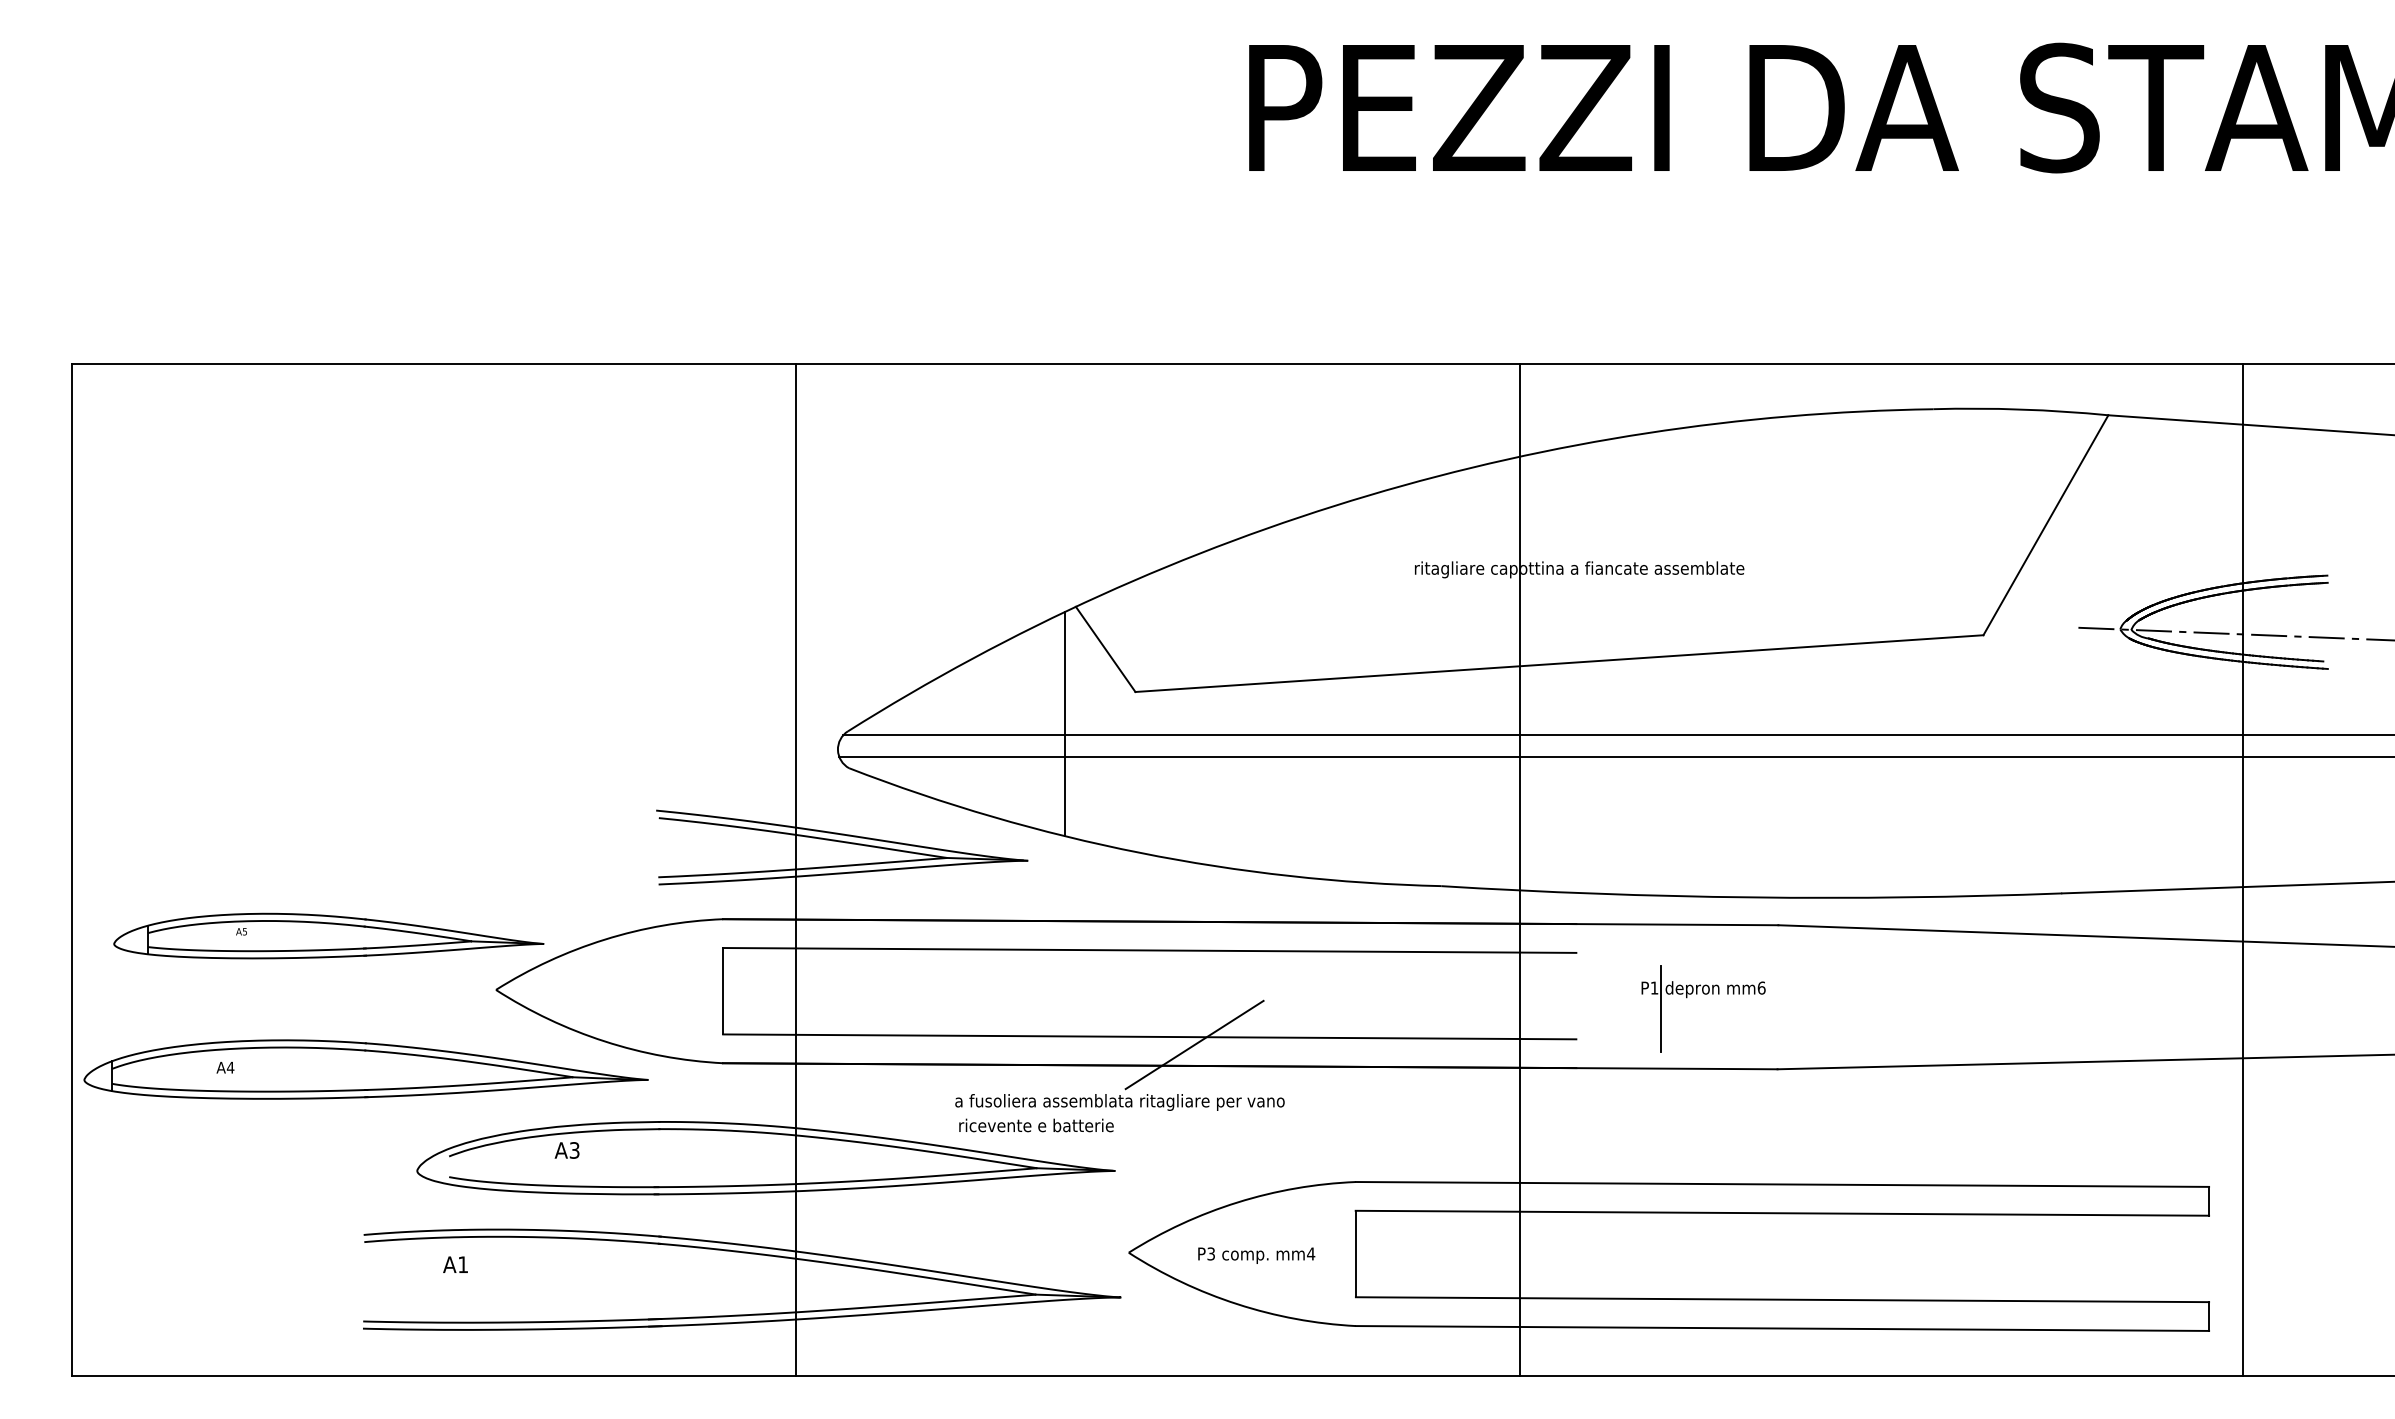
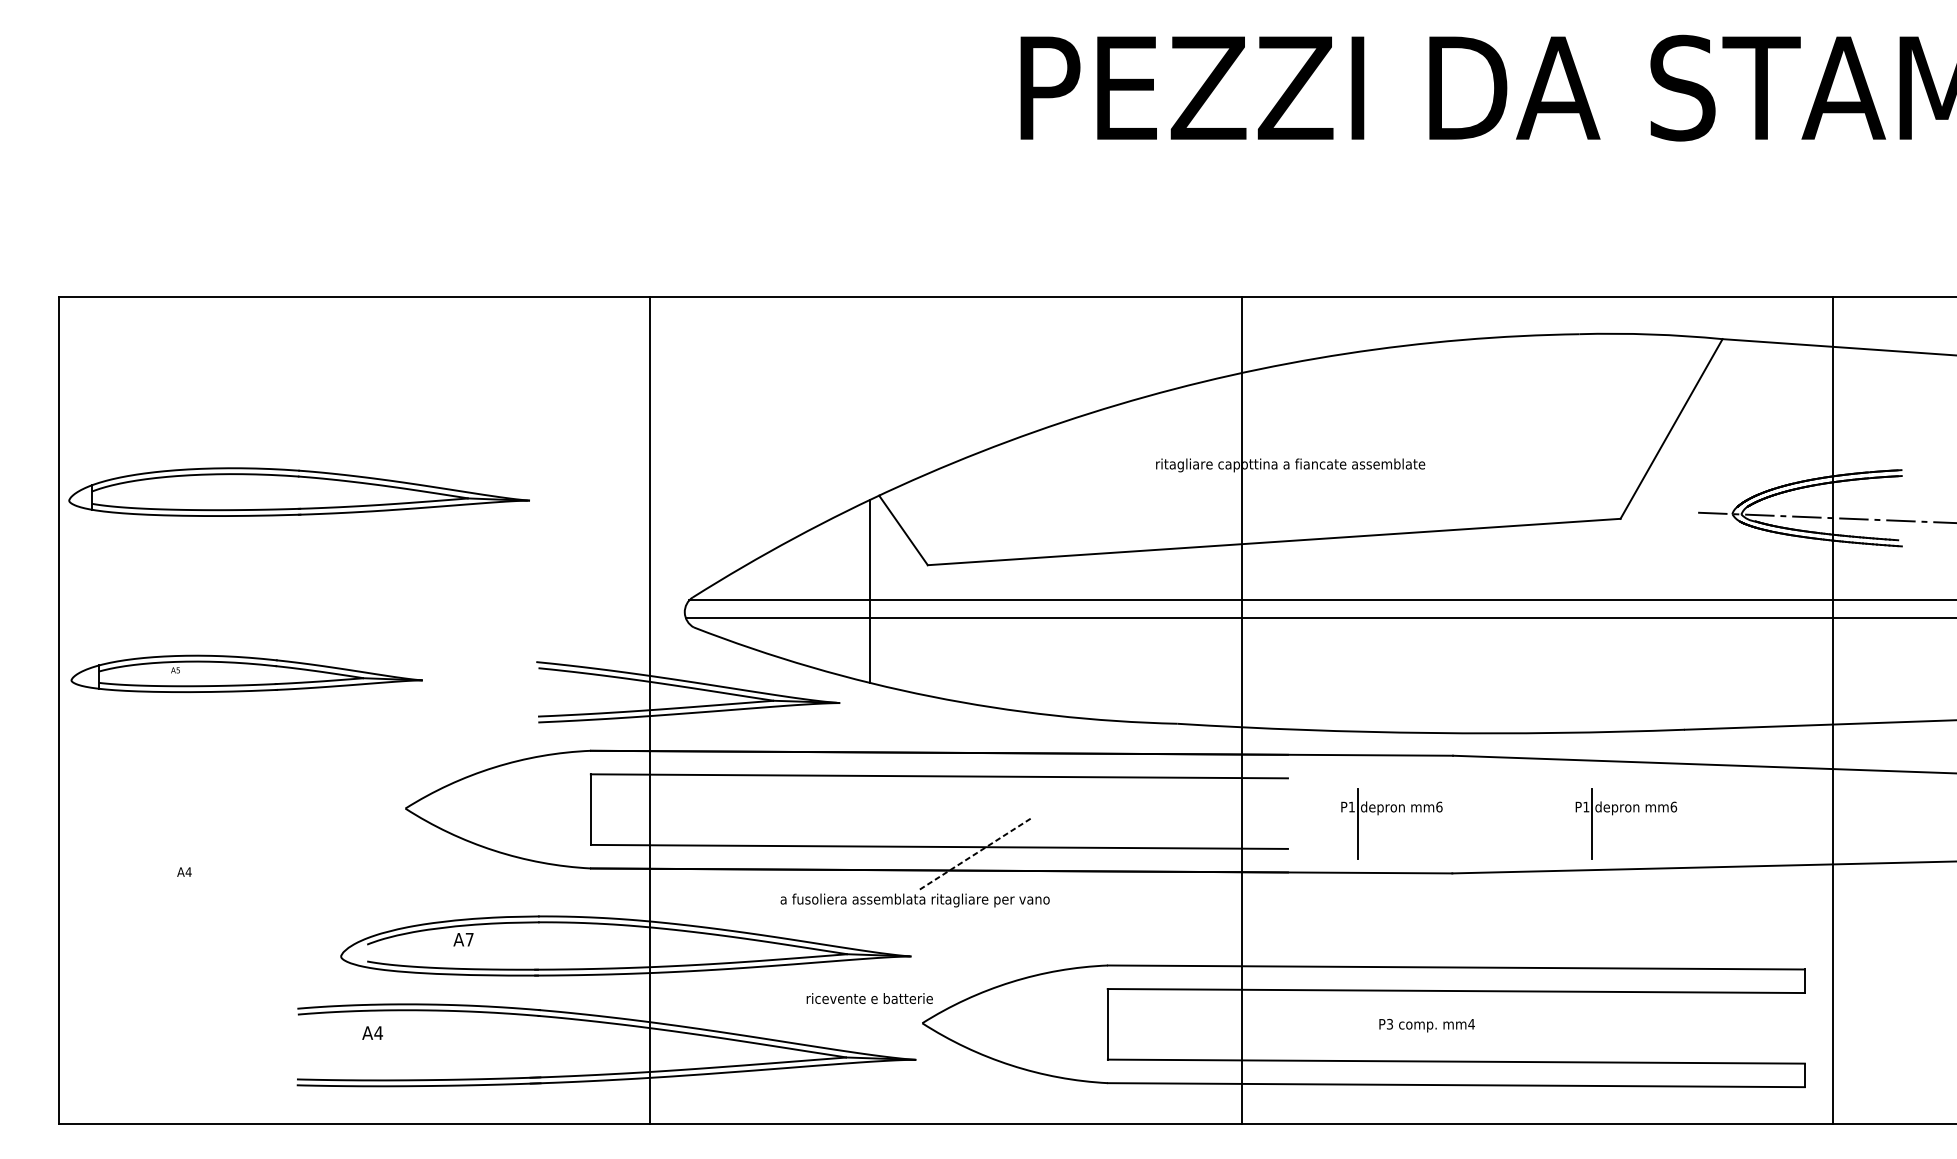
part: (328, 935) -> (246, 673), moved
part: (1991, 994) -> (1627, 812), added
line: (1194, 1044) -> (976, 853), solid -> dashed
part: (365, 1069) -> (298, 492), moved
text: (1036, 1125) -> (869, 998), moved
text: (574, 1150) -> (469, 939), A3 -> A7
text: (1256, 1255) -> (1426, 1025), moved
text: (462, 1264) -> (378, 1032), A1 -> A4

